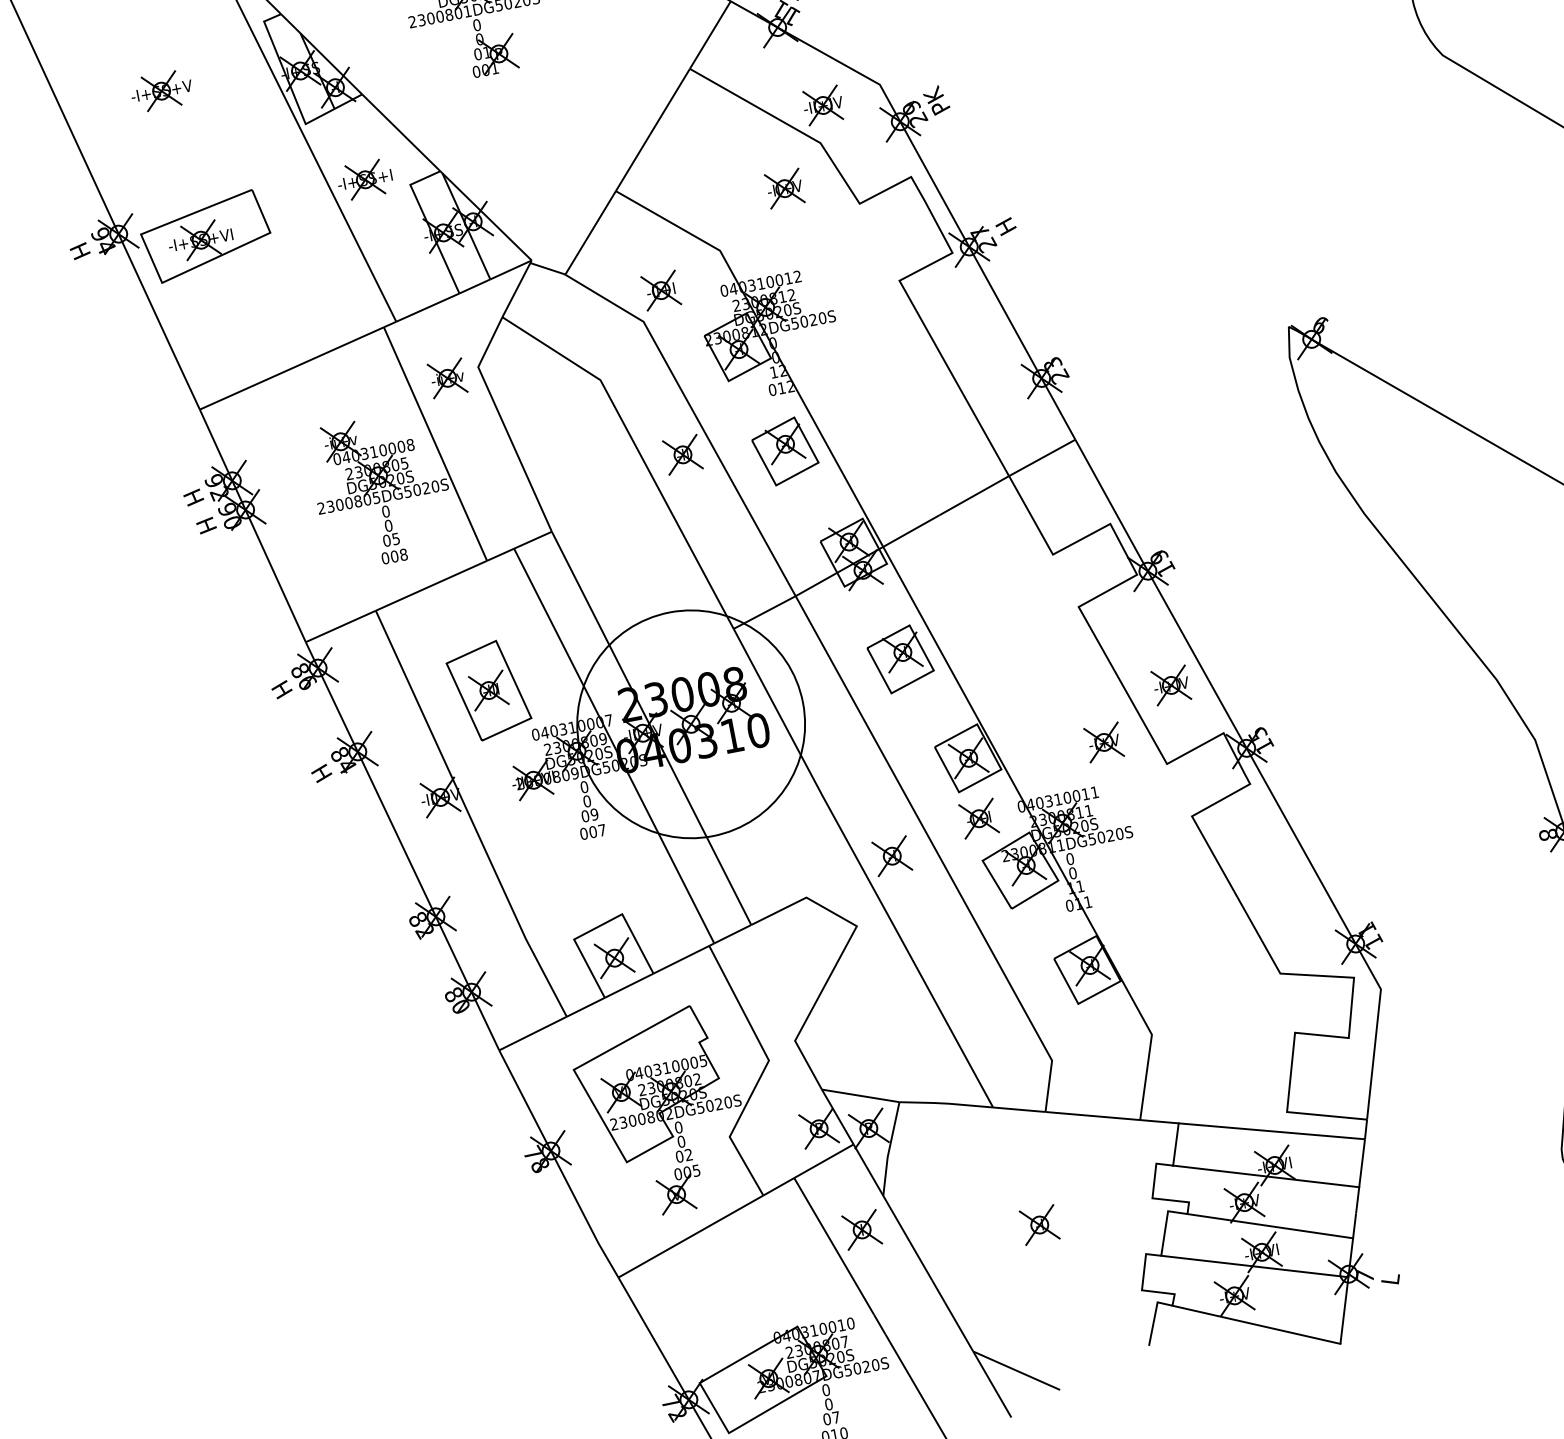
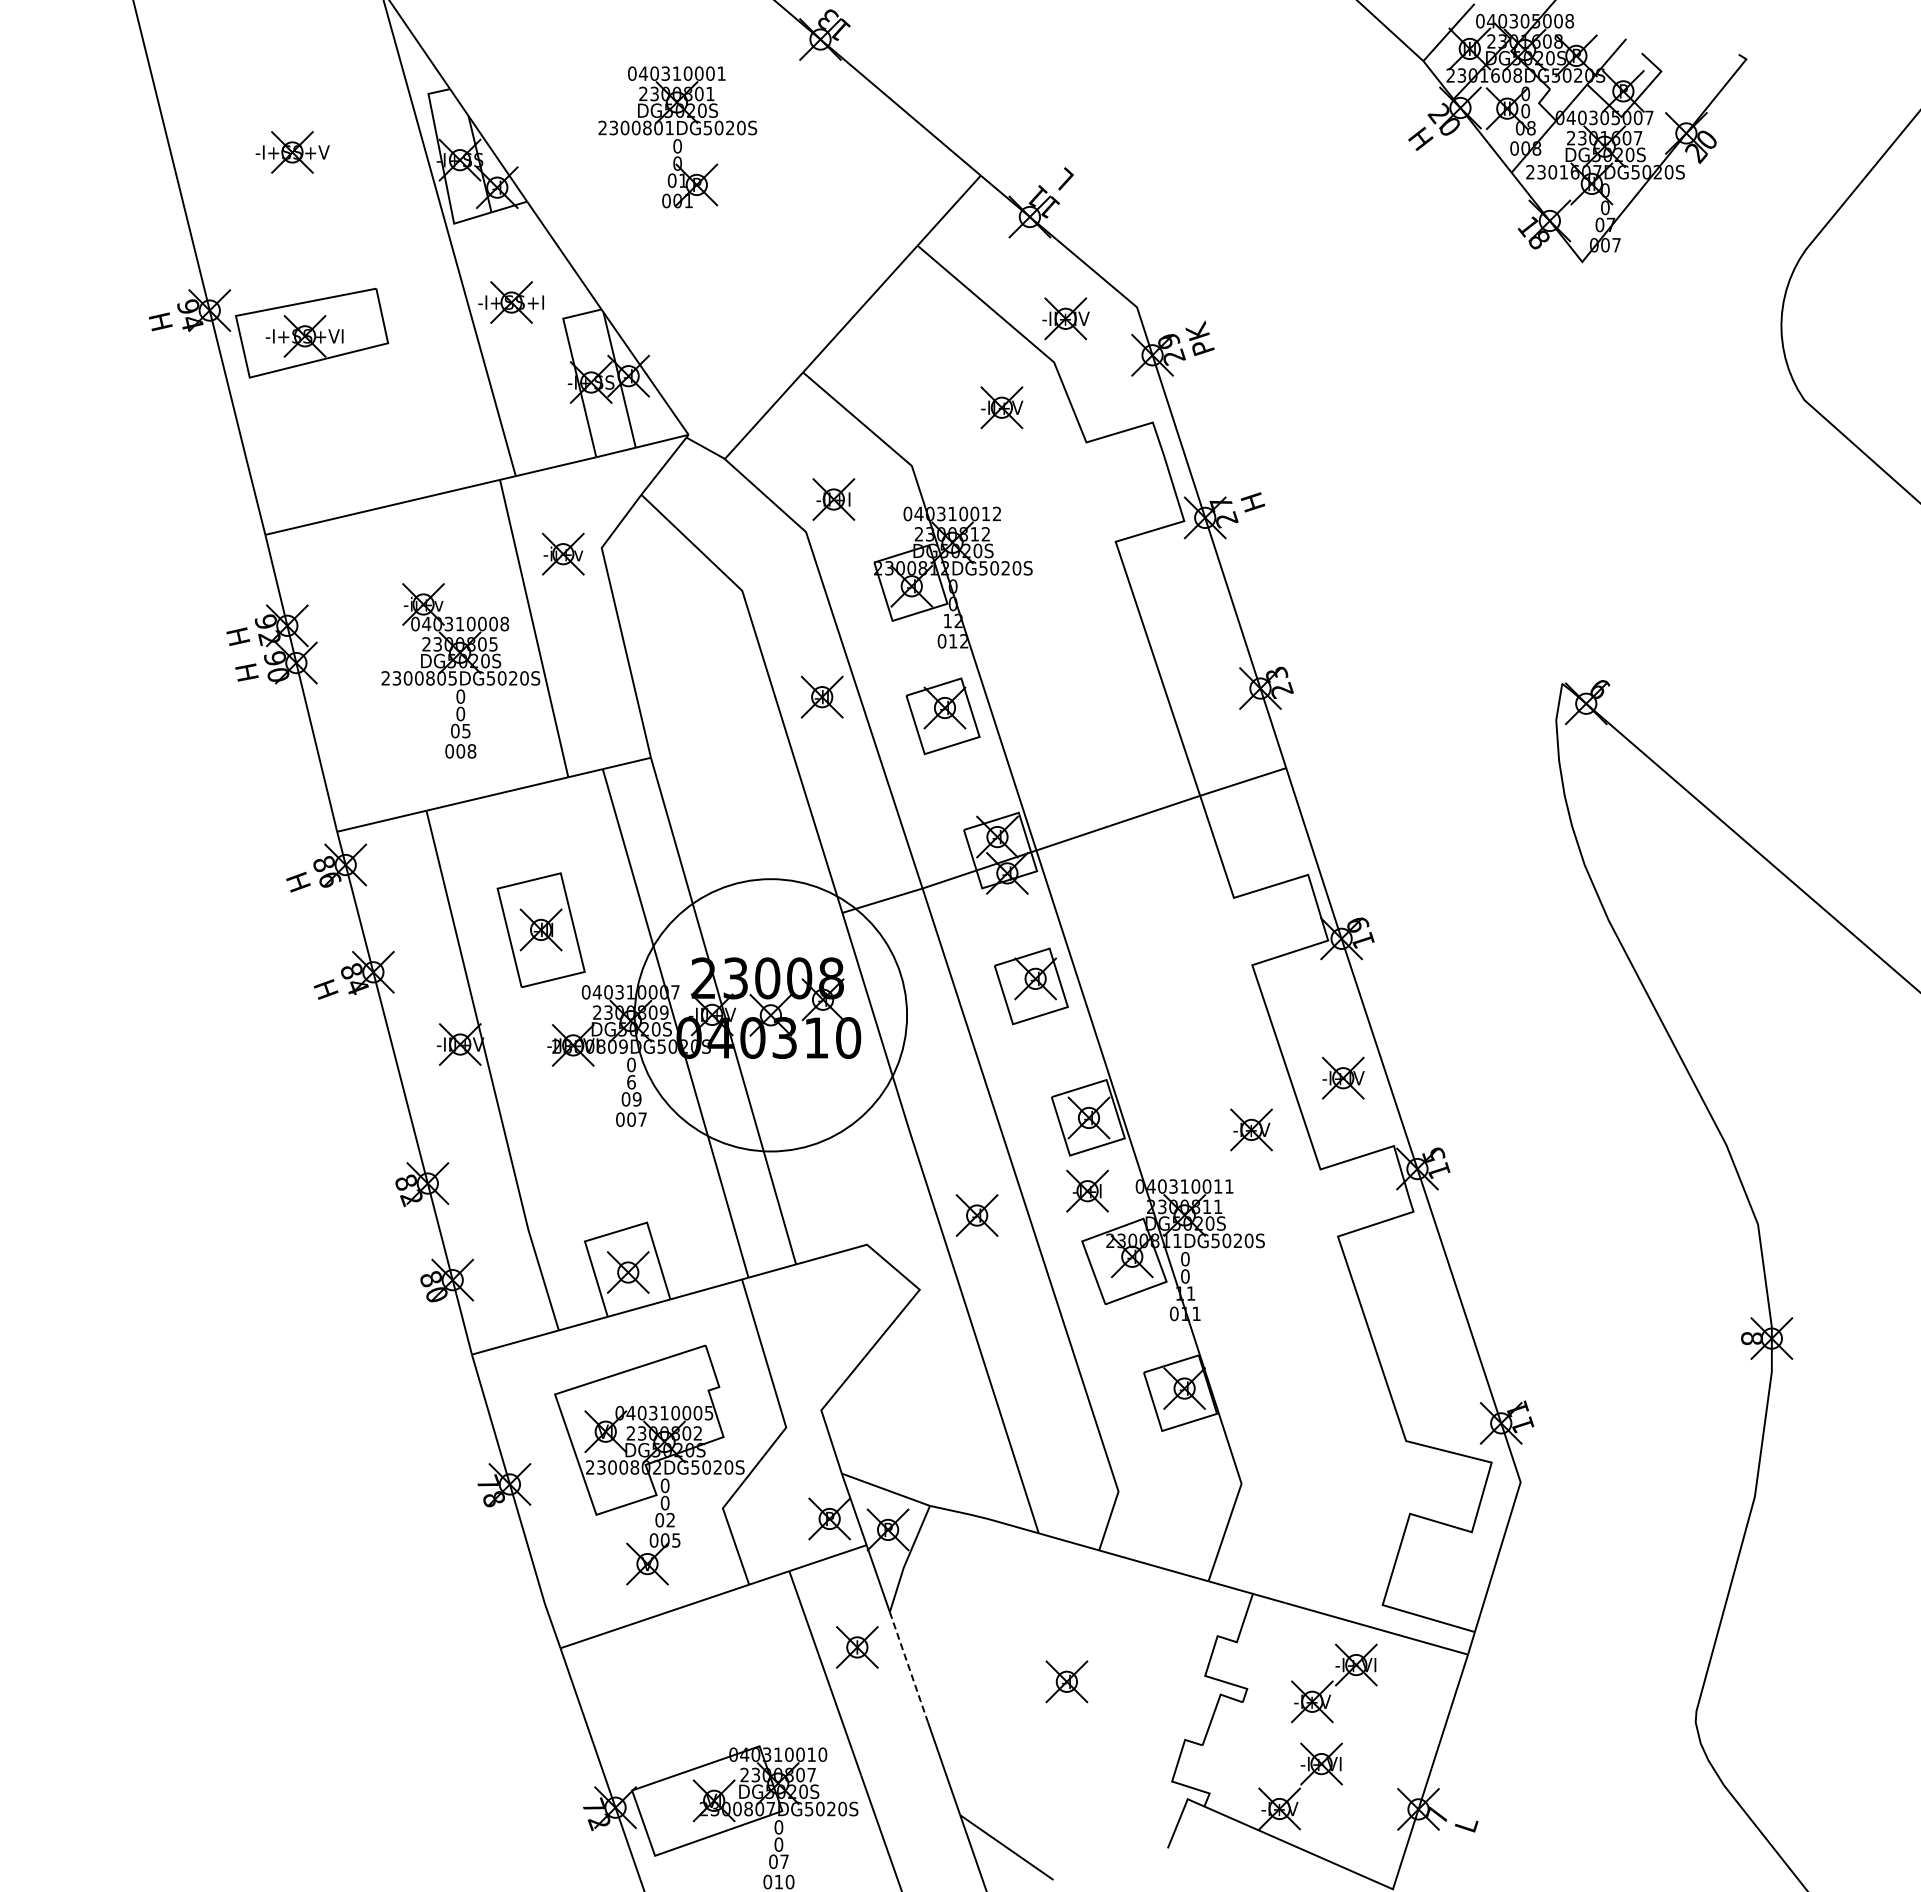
text: (587, 801) -> (631, 1082), 0 -> 6
line: (1265, 1176) -> (1343, 1675), removed
line: (1269, 1226) -> (1336, 1735), removed
line: (908, 1238) -> (909, 1667), solid -> dashed
line: (1254, 1266) -> (1309, 1778), removed

